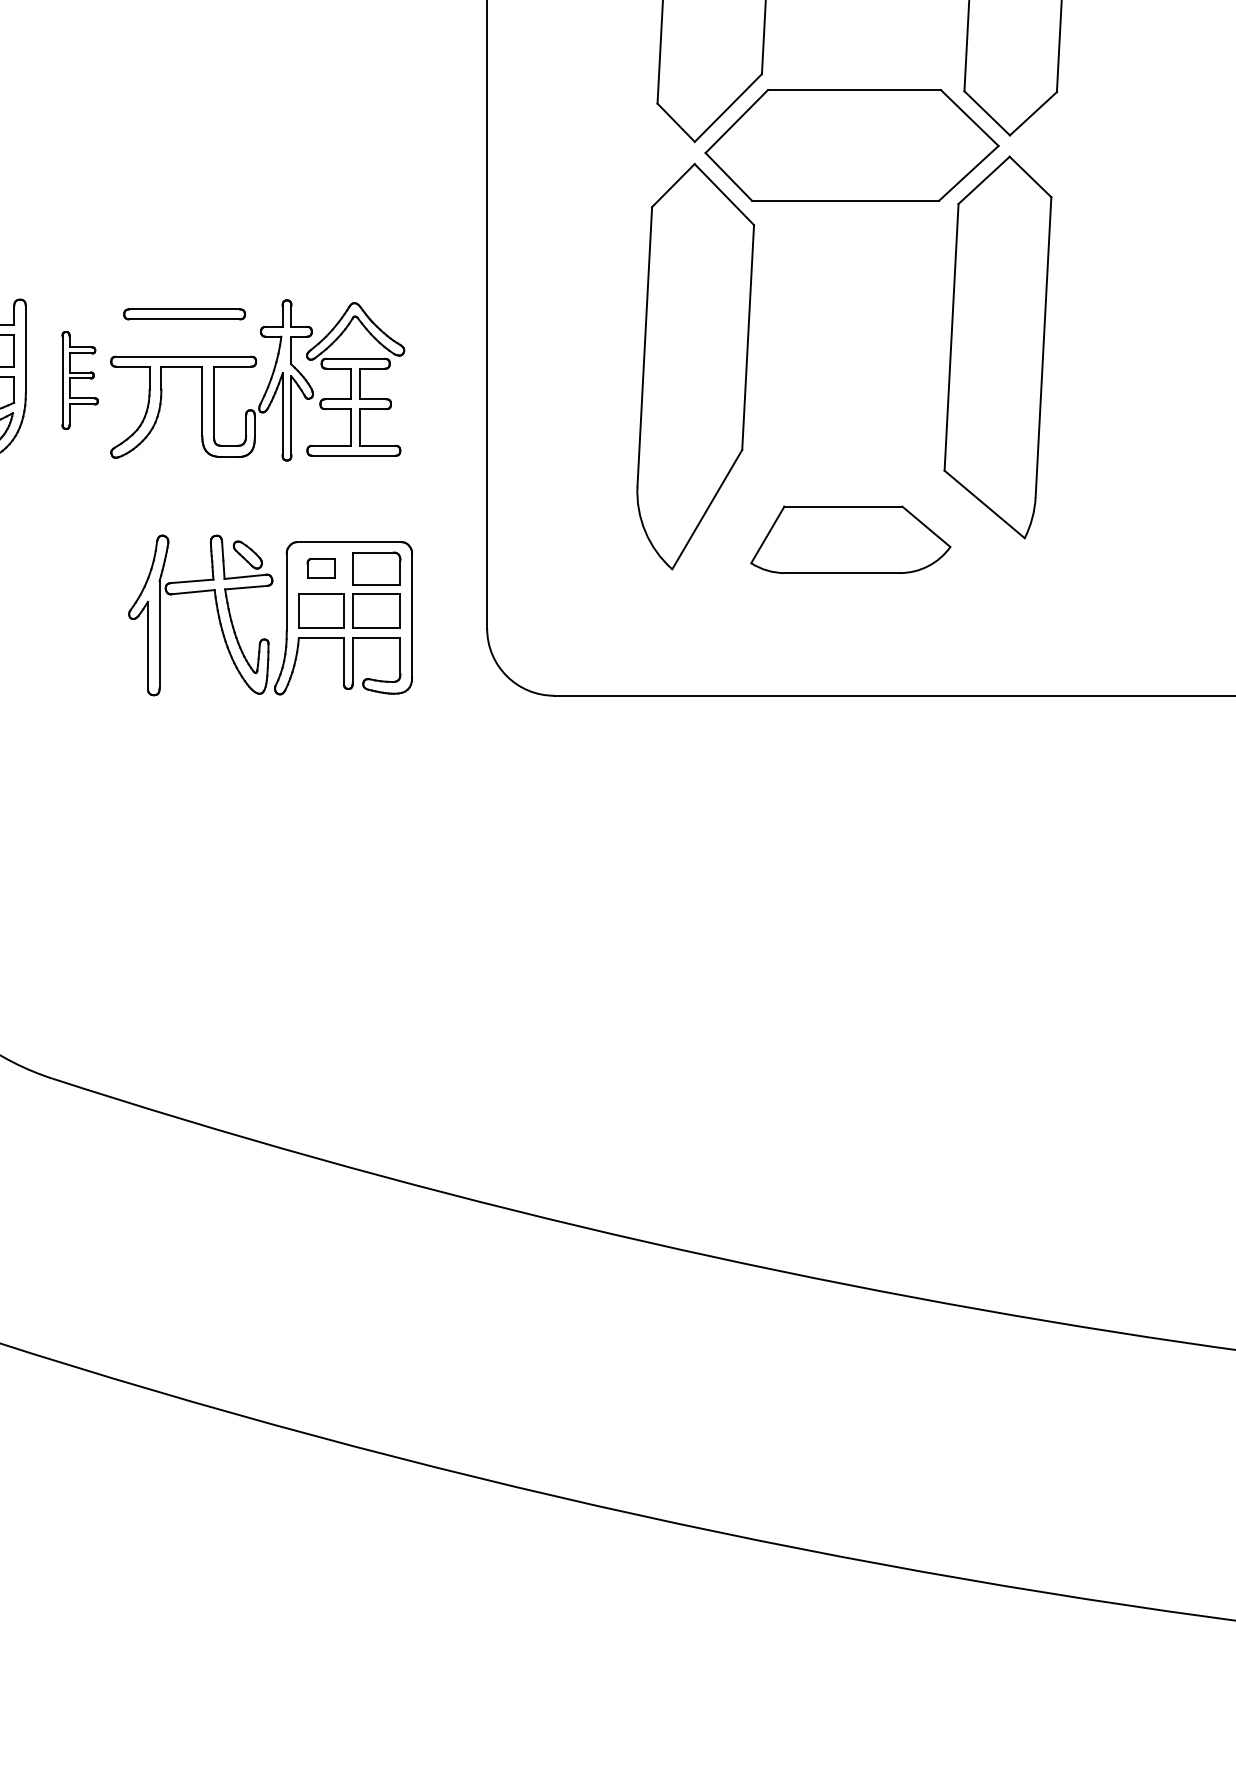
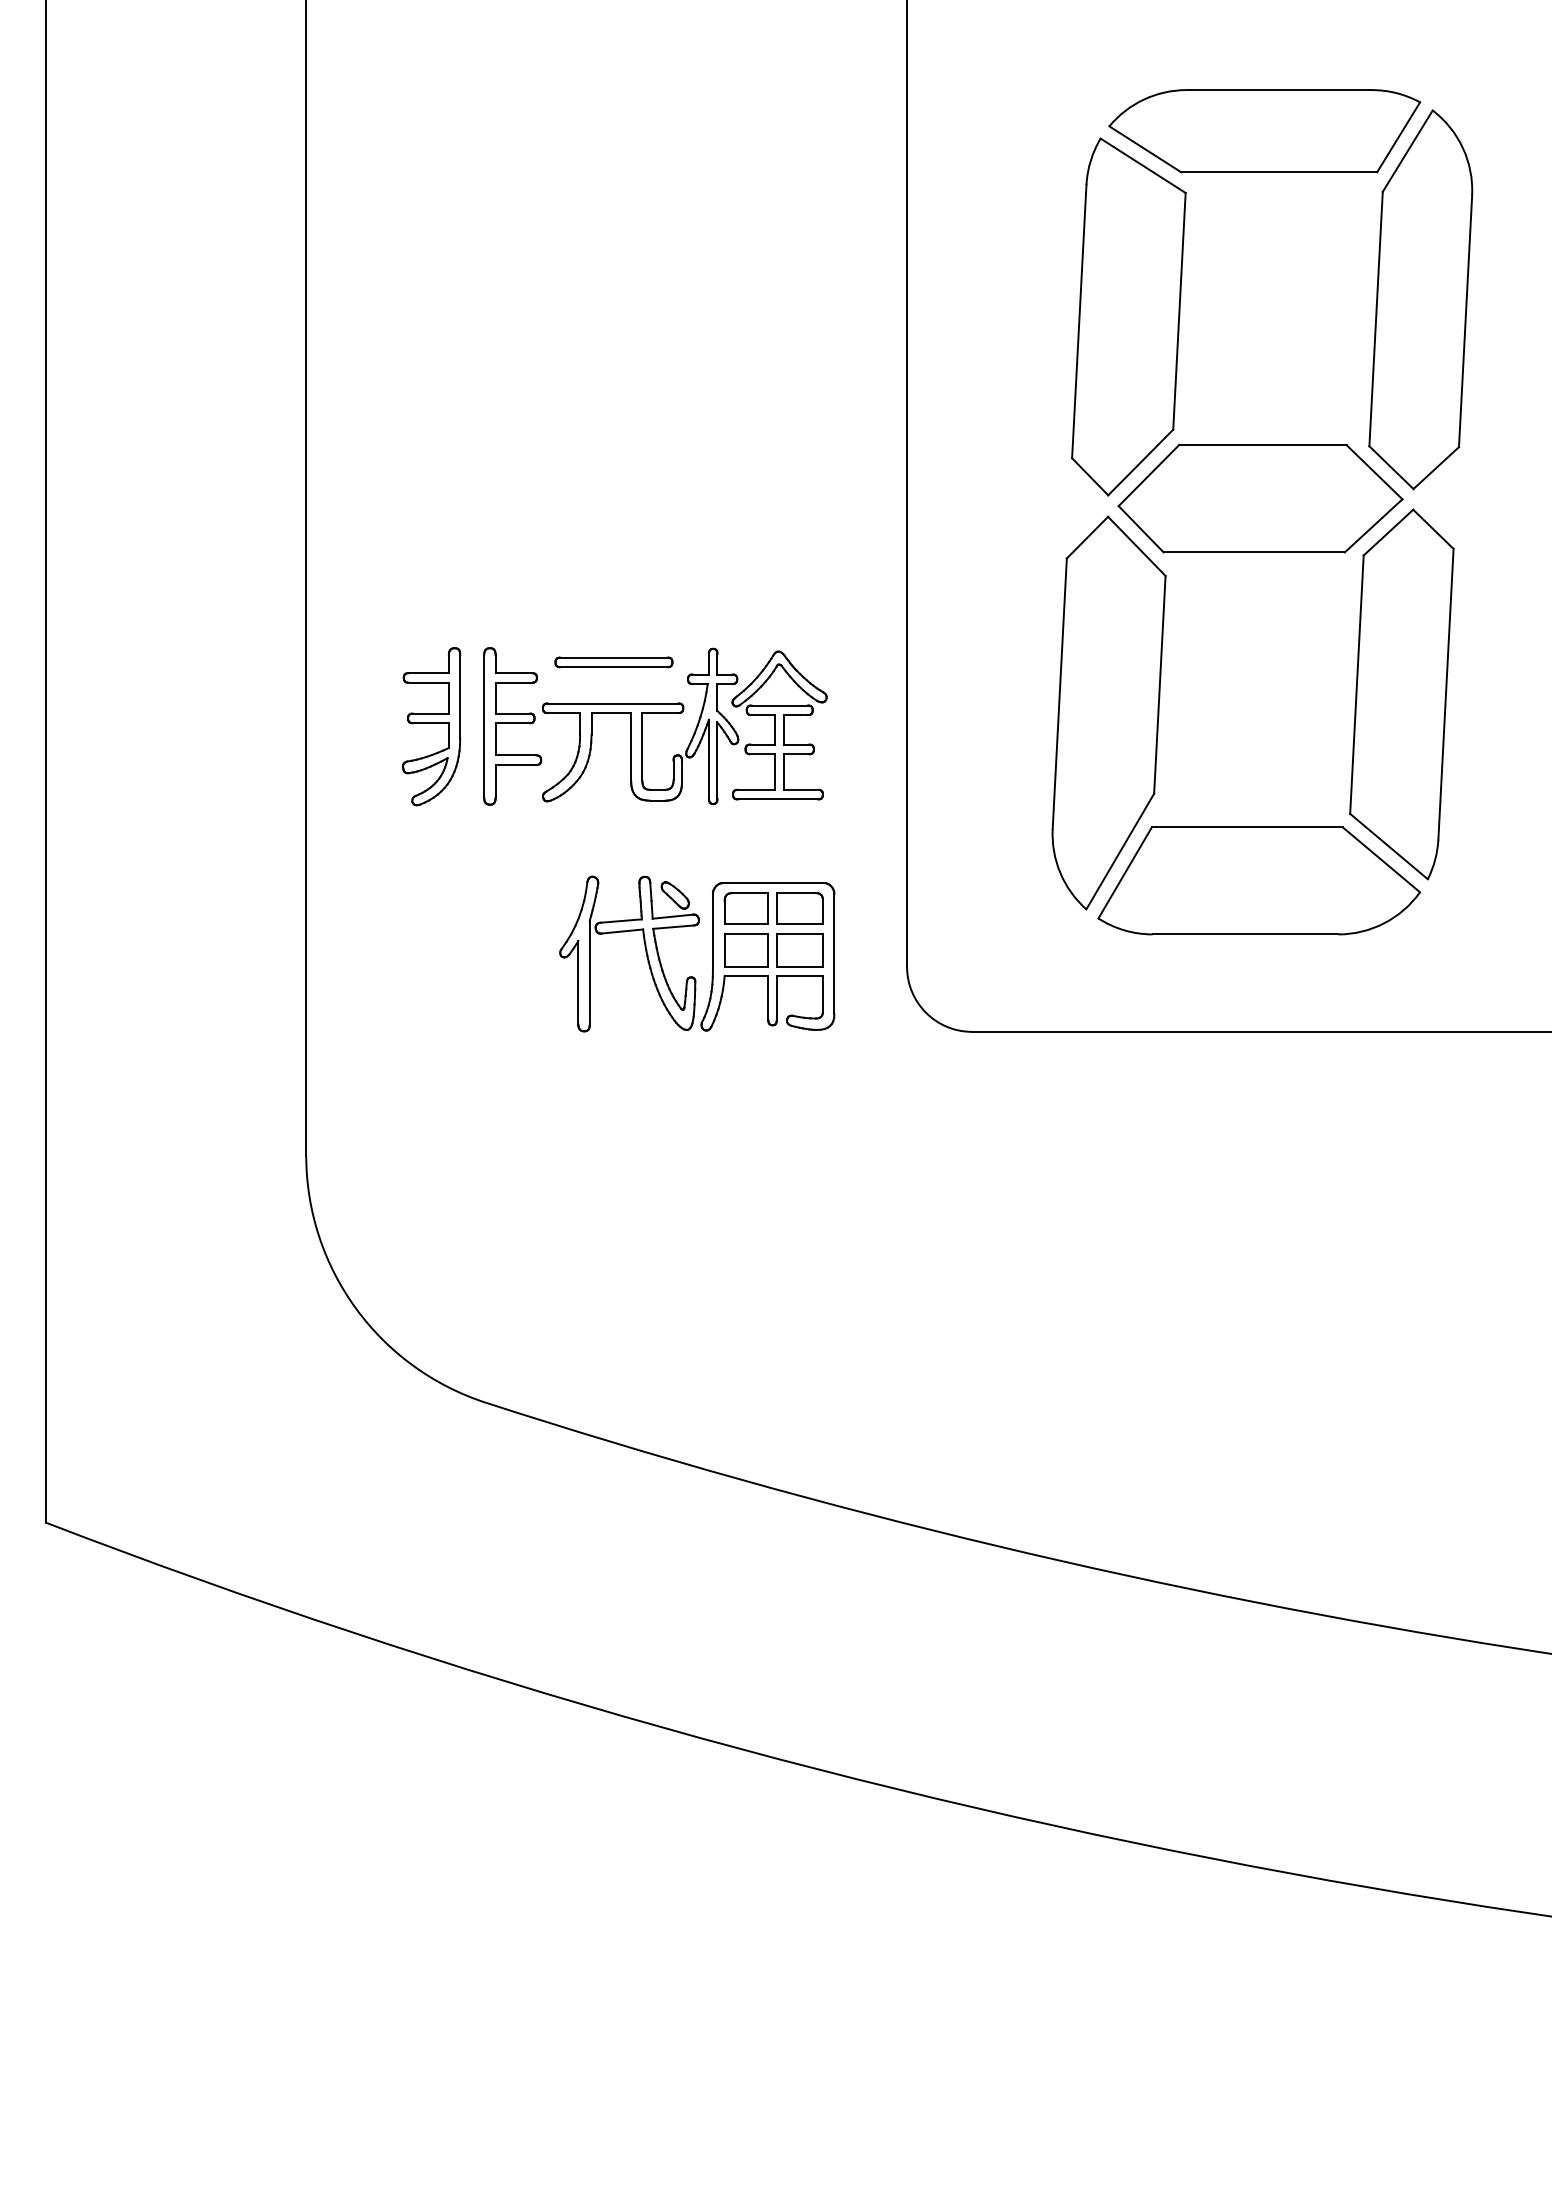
part: (79, 380) -> (512, 726), size x1.67
part: (850, 539) -> (1259, 880), size x1.67
part: (320, 568) -> (745, 908), size x1.67

